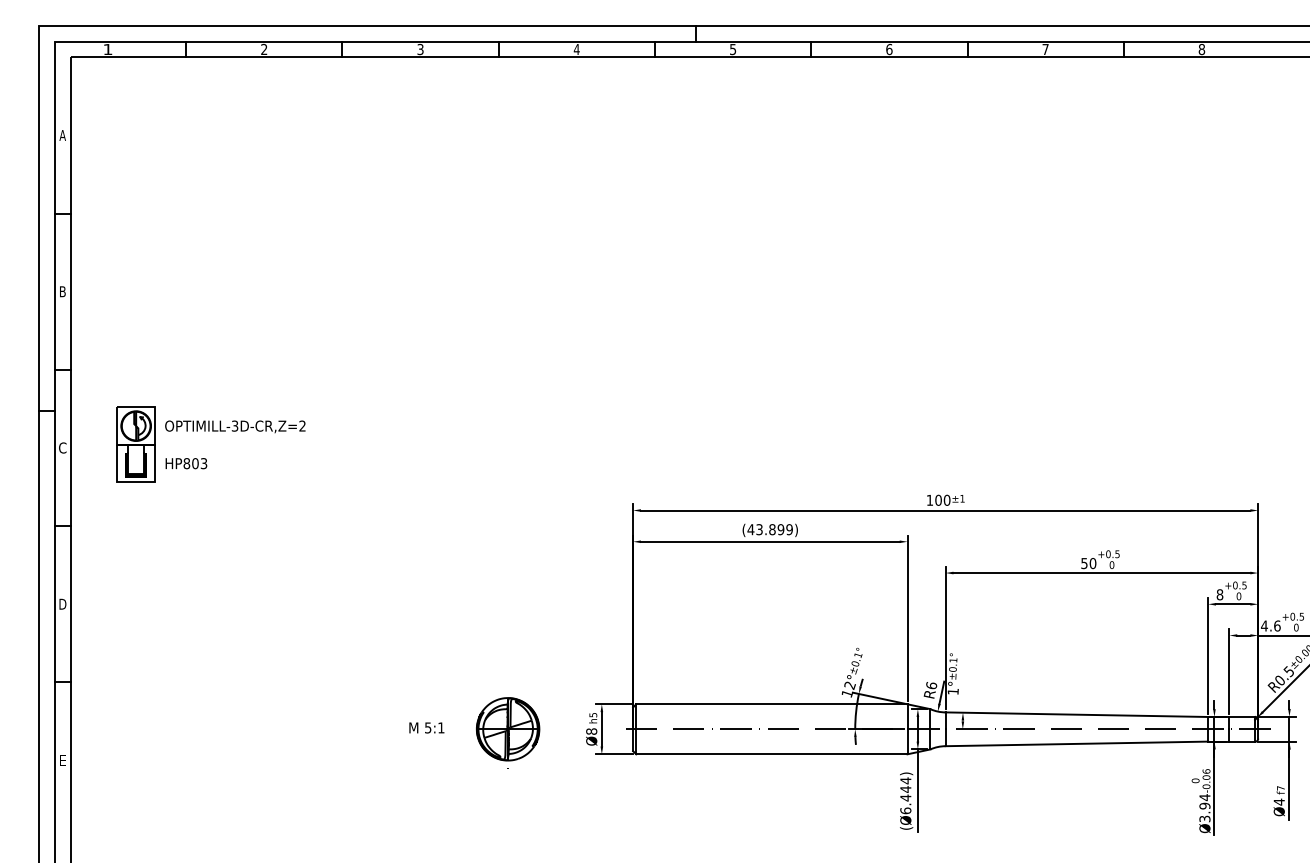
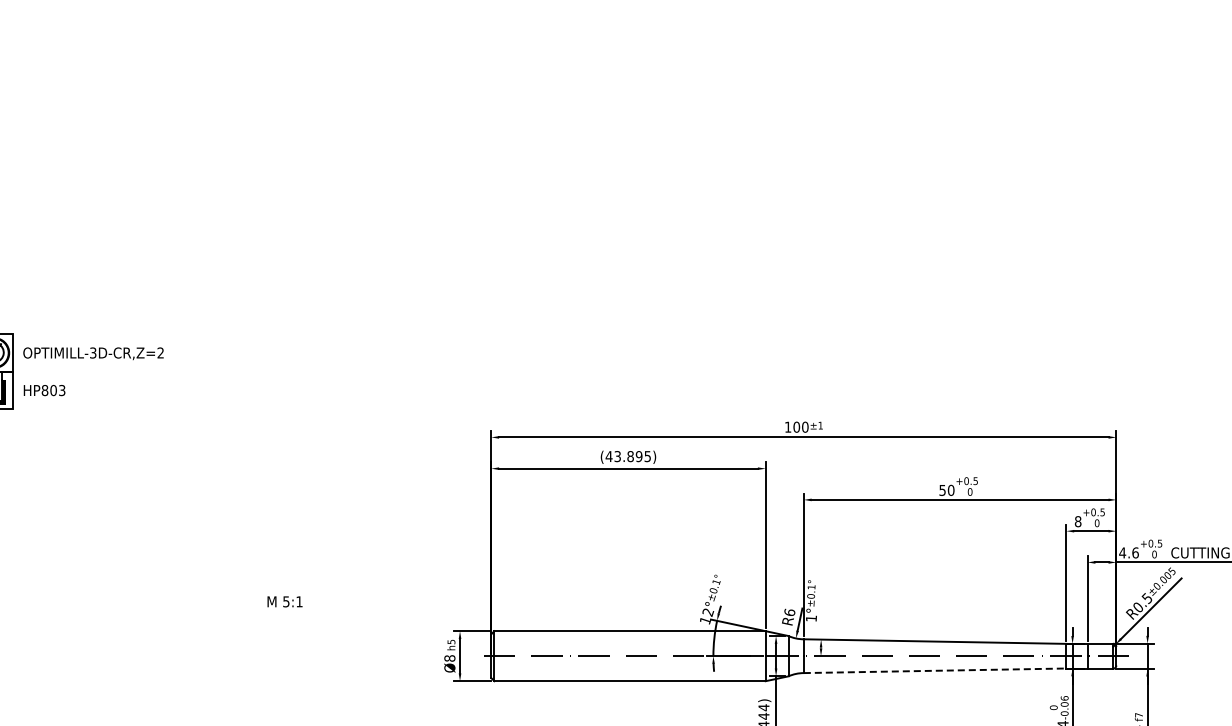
text: (789, 529) -> (647, 456), (43.899) -> (43.895)
text: (426, 727) -> (284, 601), moved
part: (508, 732) -> (366, 659), removed
line: (1077, 743) -> (935, 670), solid -> dashed

